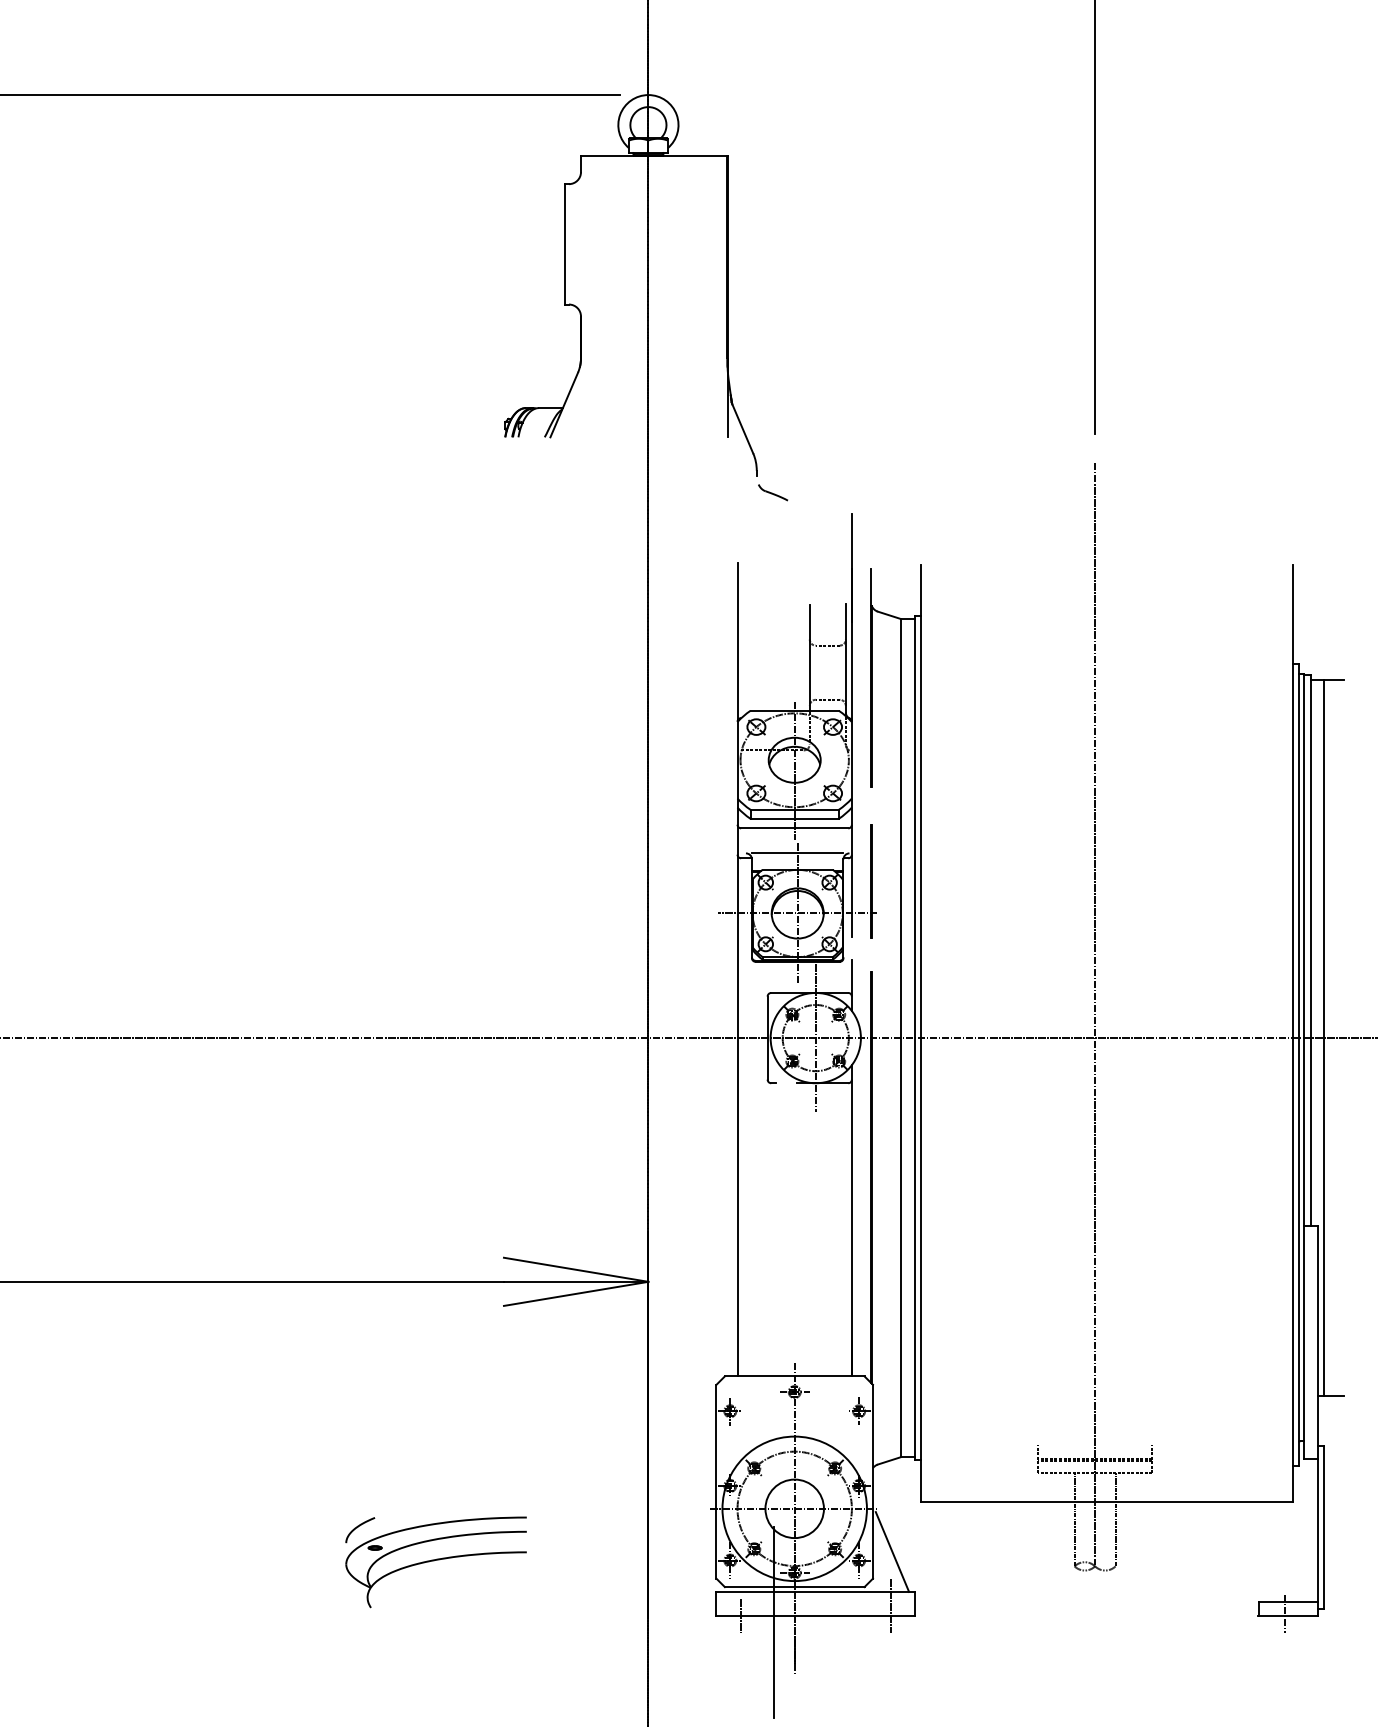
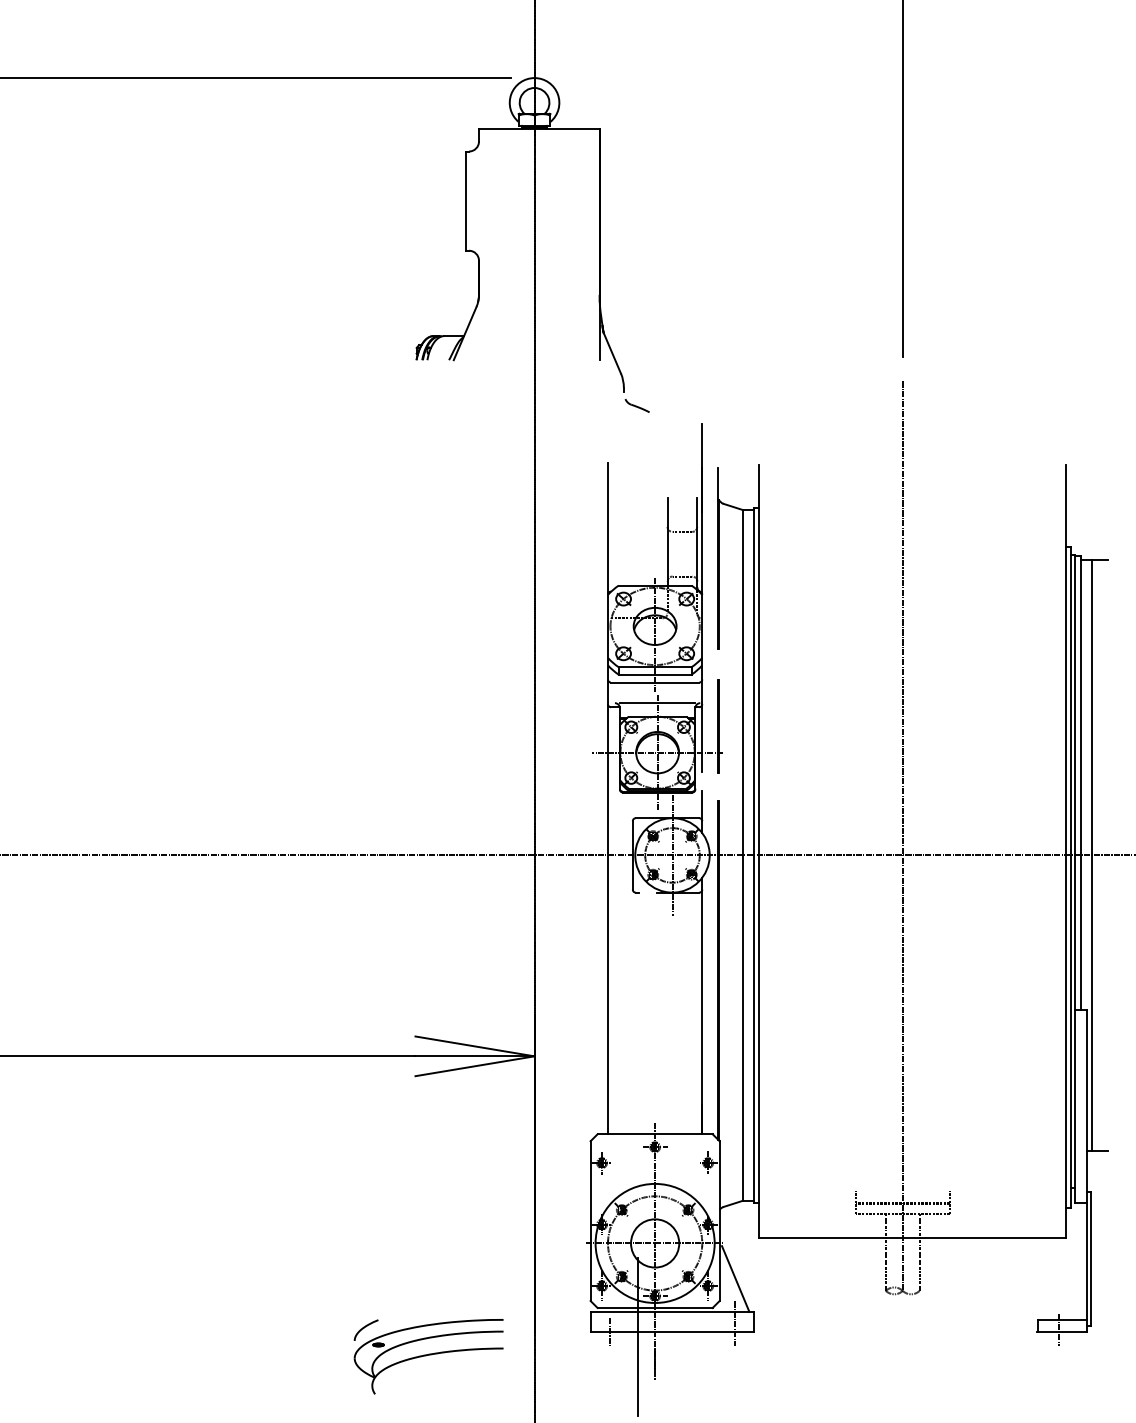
part: (435, 1562) -> (428, 1356), moved

